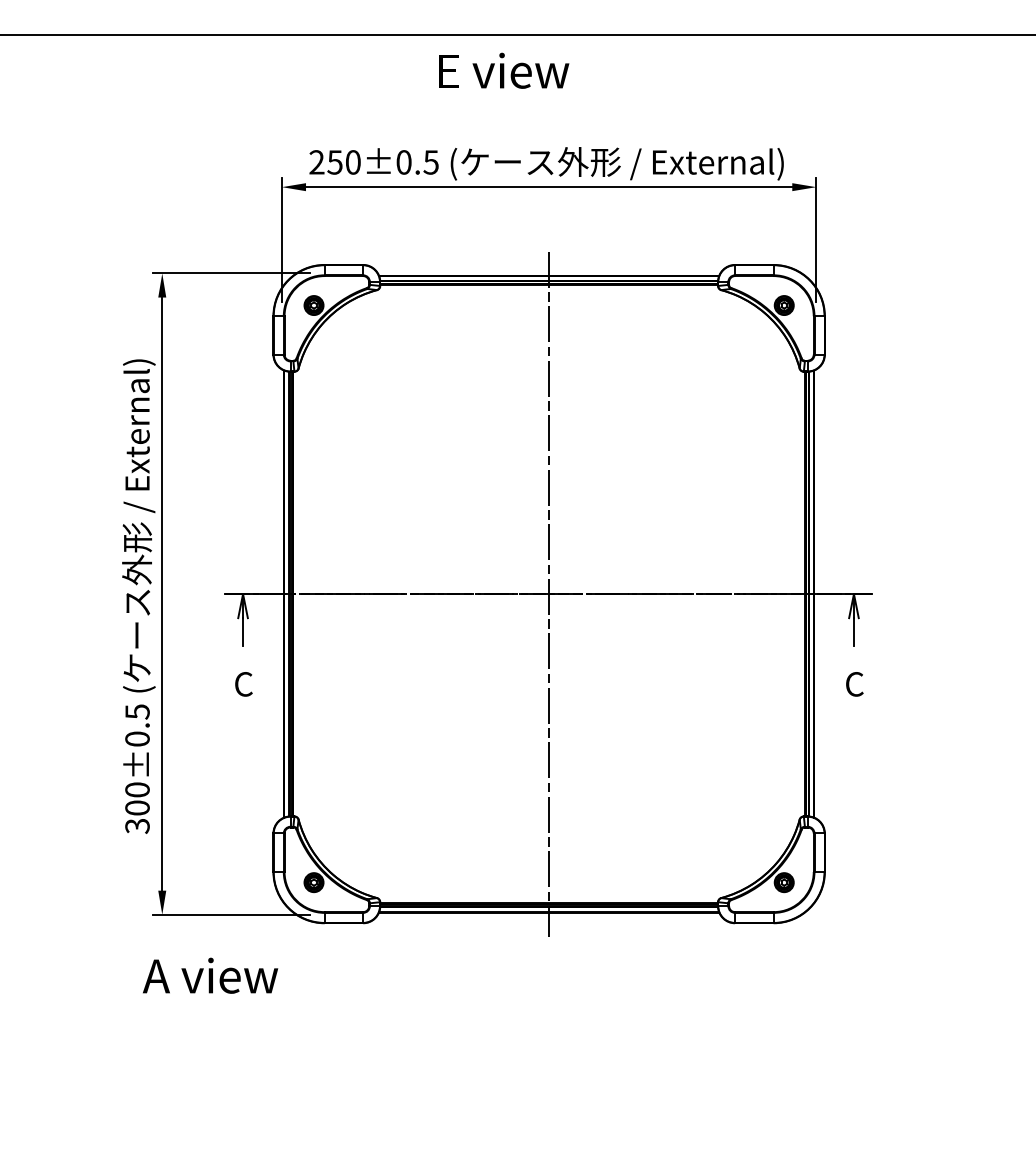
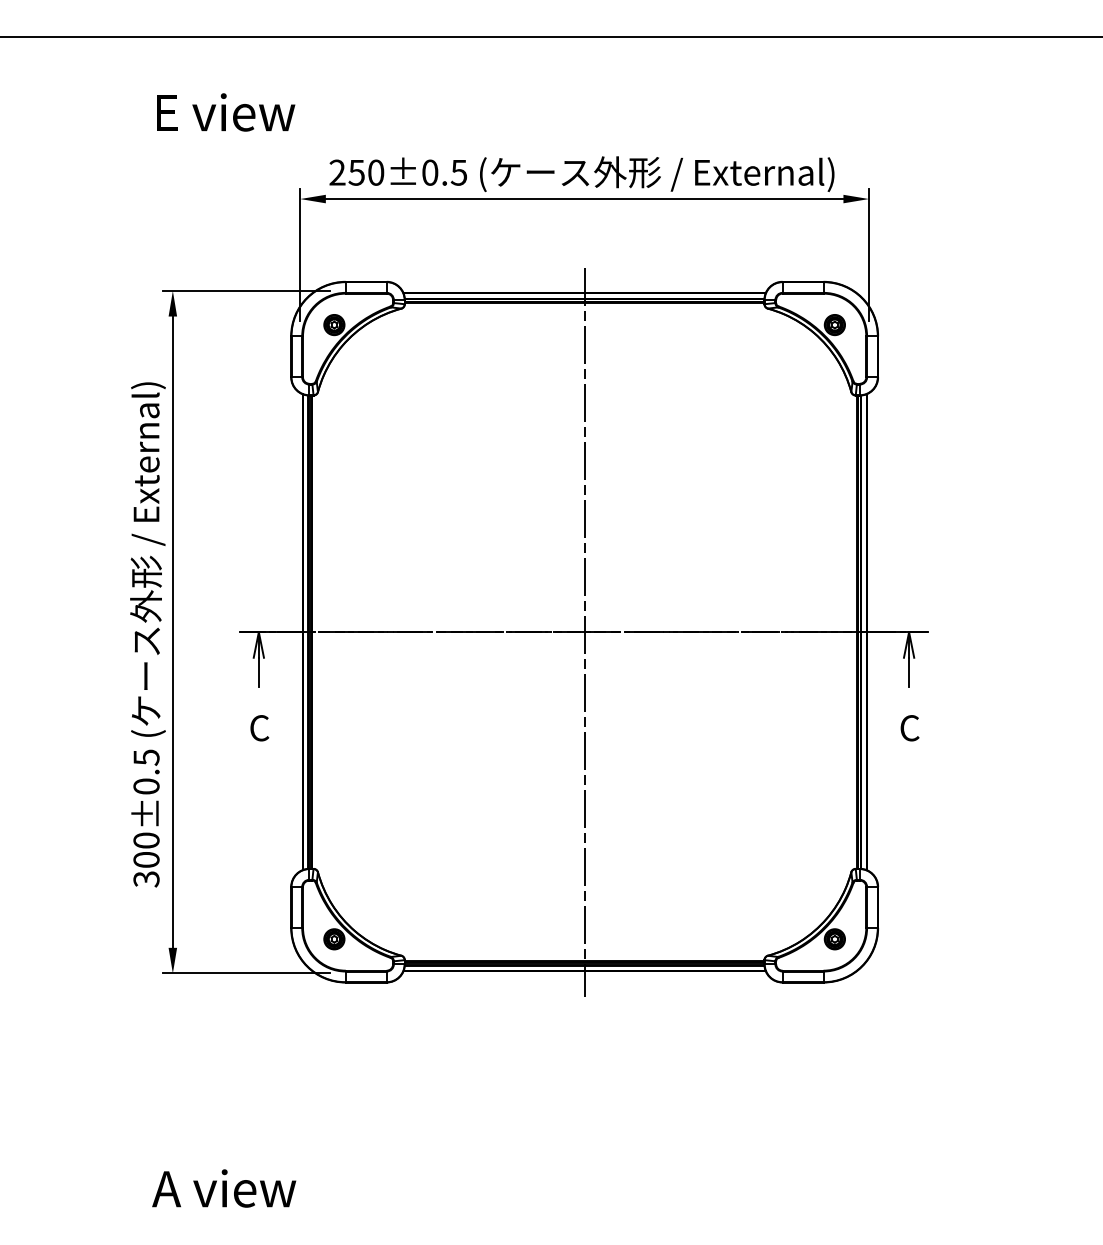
text: (504, 70) -> (226, 112), moved
text: (210, 975) -> (224, 1188), moved

